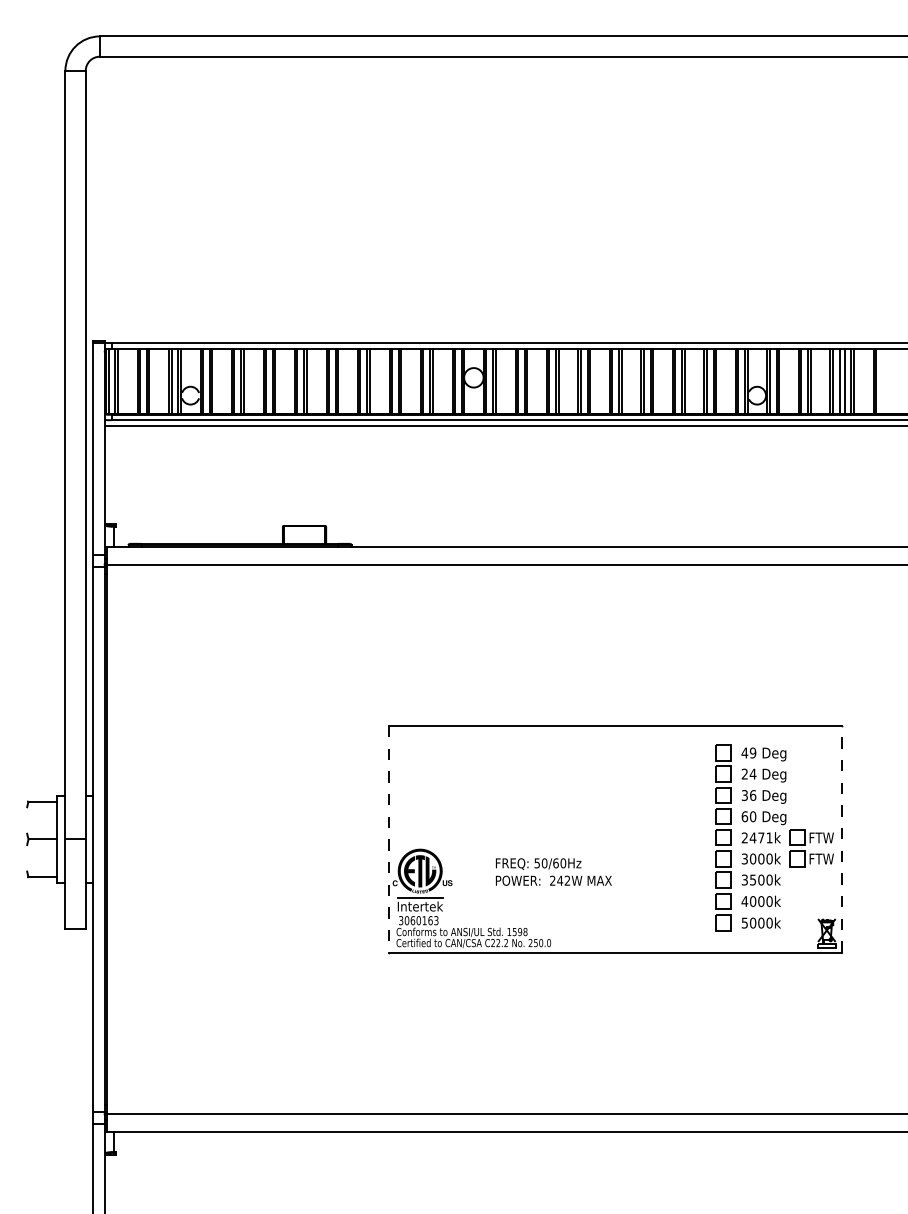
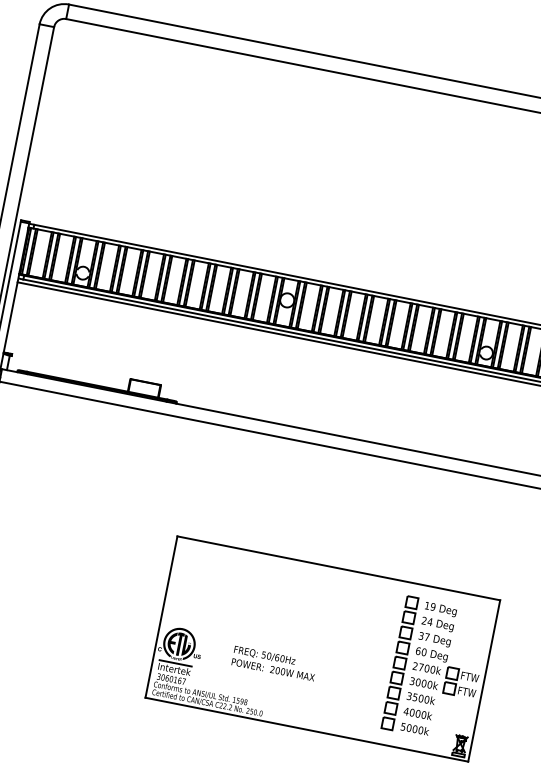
text: (744, 752) -> (427, 605), 49 -> 19
text: (753, 795) -> (427, 637), 36 -> 37
text: (760, 837) -> (426, 668), 2471k -> 2700k
line: (841, 838) -> (484, 680), dashed -> solid
line: (388, 839) -> (161, 617), dashed -> solid
text: (563, 880) -> (280, 670), 242W -> 200W
text: (436, 920) -> (184, 681), 3060163 -> 3060167

